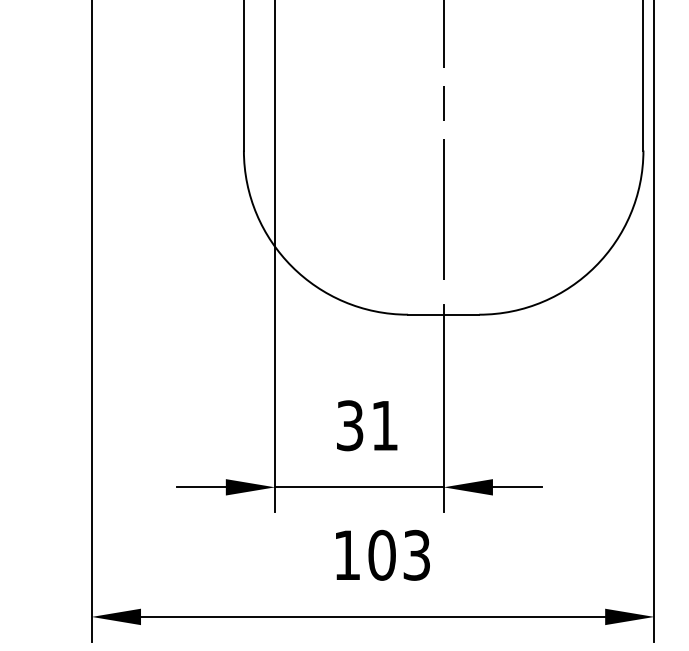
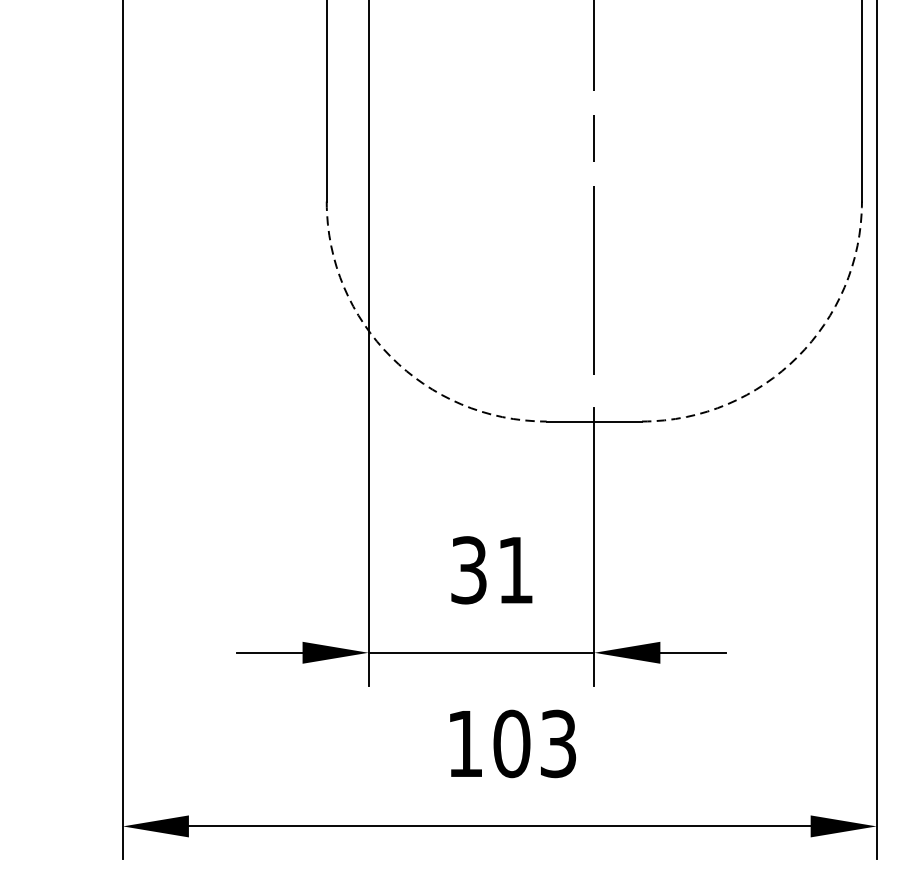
arc: (291, 266) -> (390, 356), solid -> dashed
arc: (595, 266) -> (797, 356), solid -> dashed

